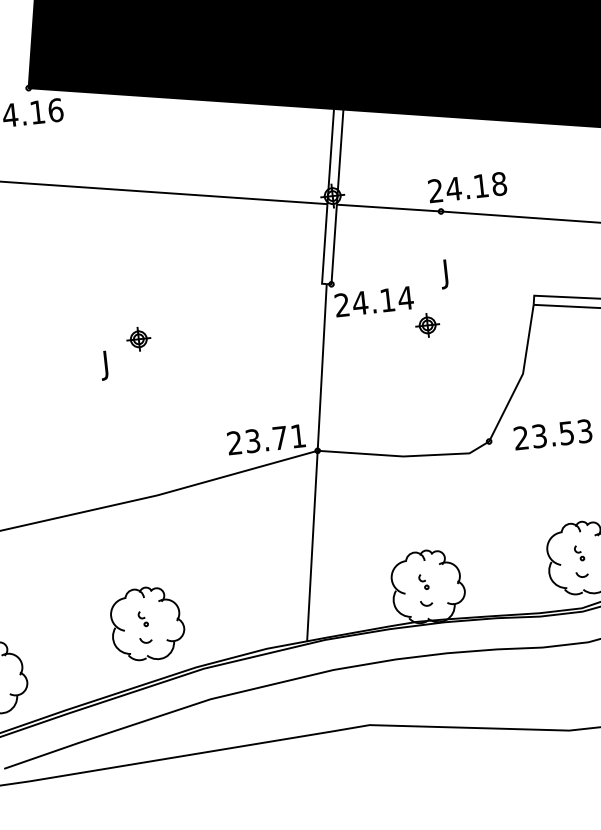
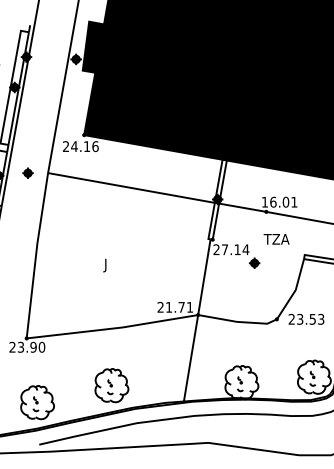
text: (466, 185) -> (279, 201), 24.18 -> 16.01
text: (469, 271) -> (276, 240), J -> TZA
text: (359, 302) -> (224, 249), 24.14 -> 27.14
part: (137, 337) -> (121, 254), removed
text: (253, 439) -> (169, 306), 23.71 -> 21.71

